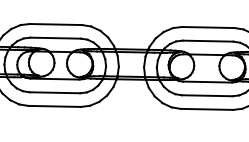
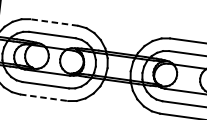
line: (55, 24) -> (53, 22), solid -> dashed
line: (55, 106) -> (44, 97), solid -> dashed

